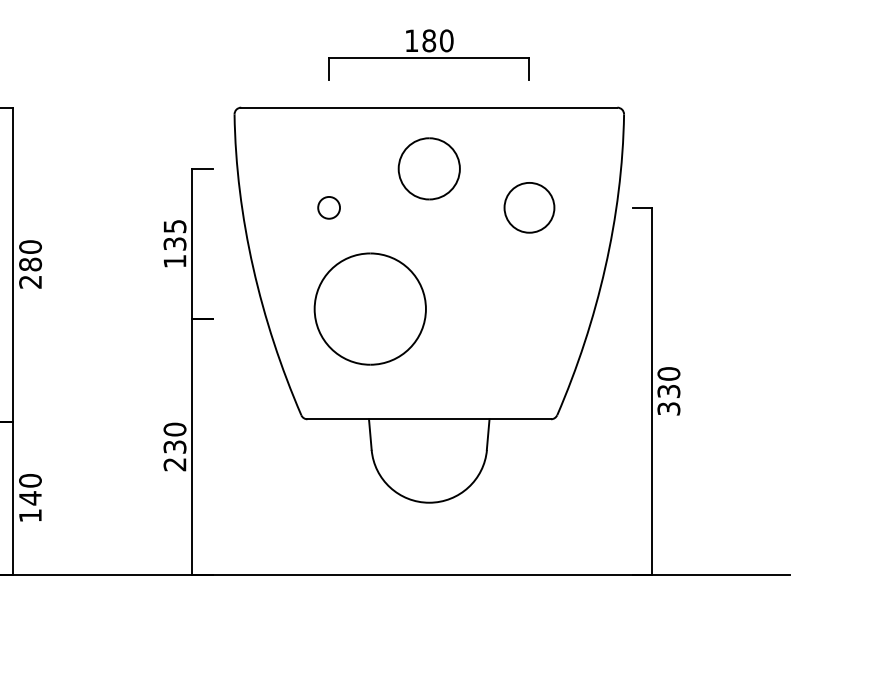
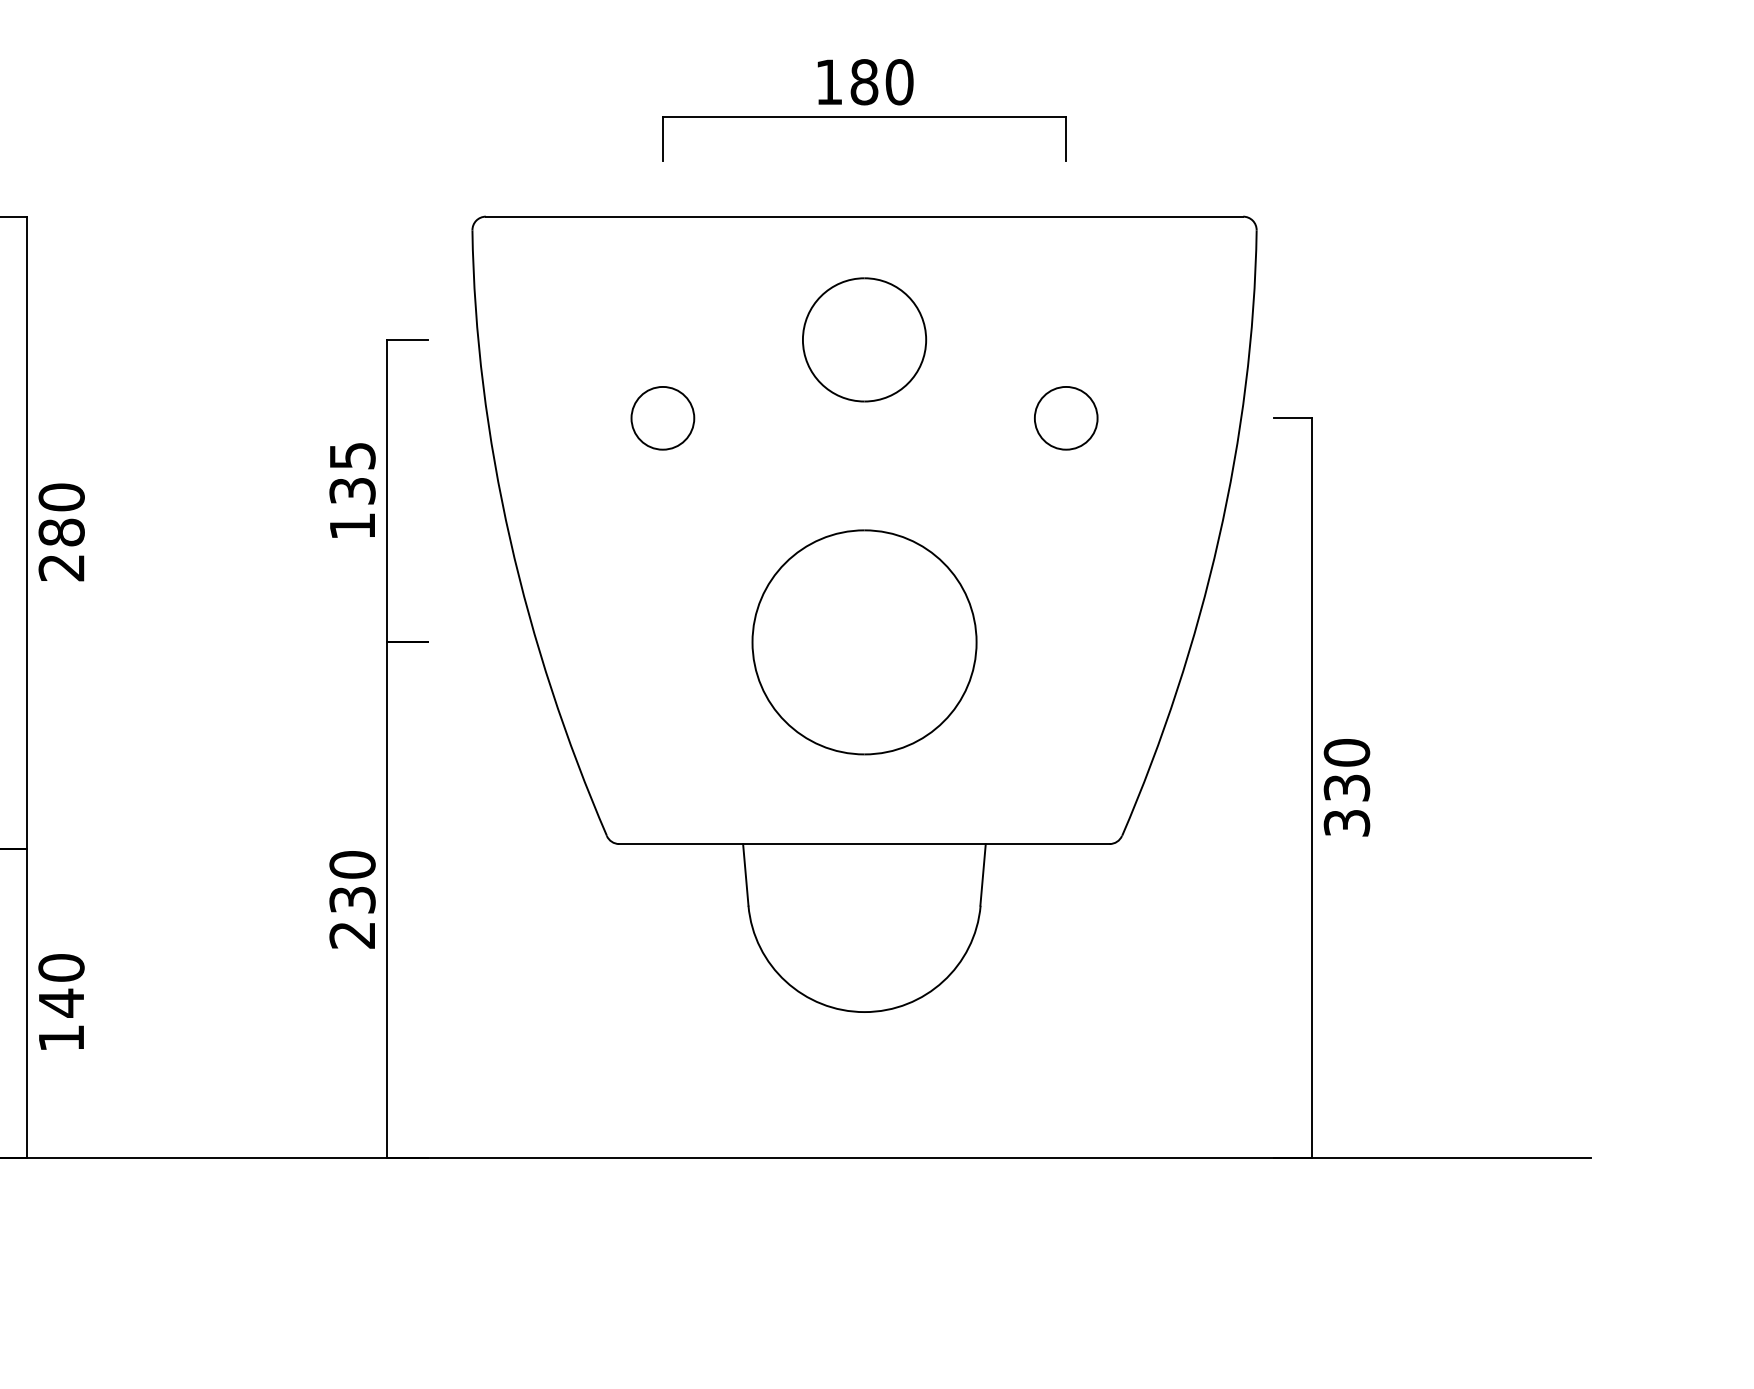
circle: (328, 207) -> (661, 417), size x1.43
circle: (529, 207) -> (1066, 417), size x0.62
part: (369, 308) -> (862, 641), moved

